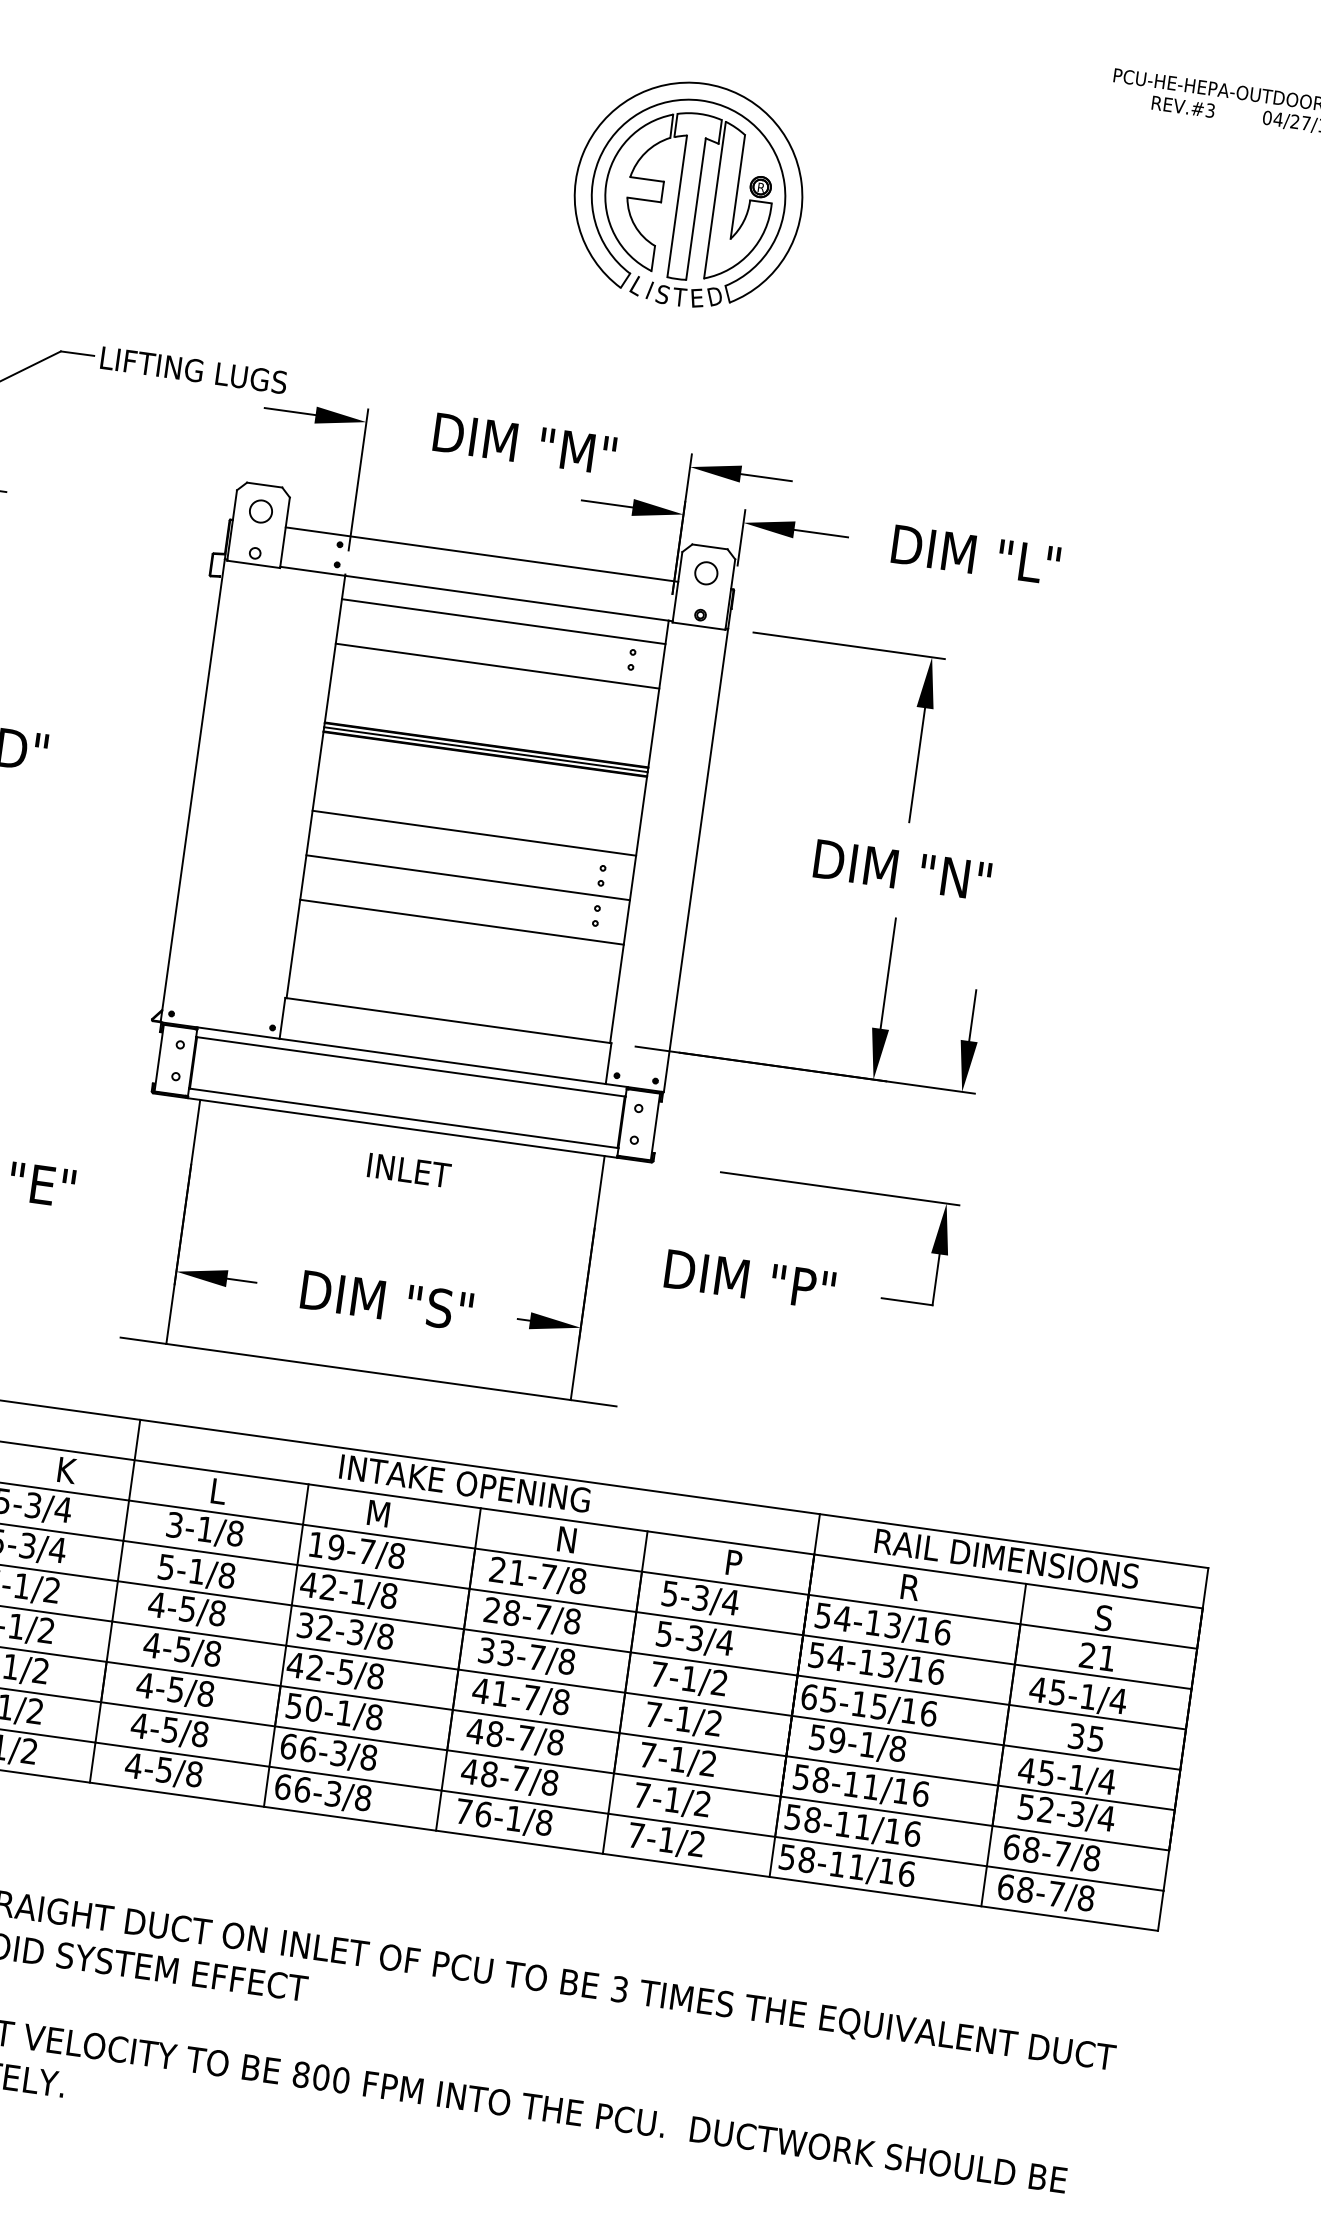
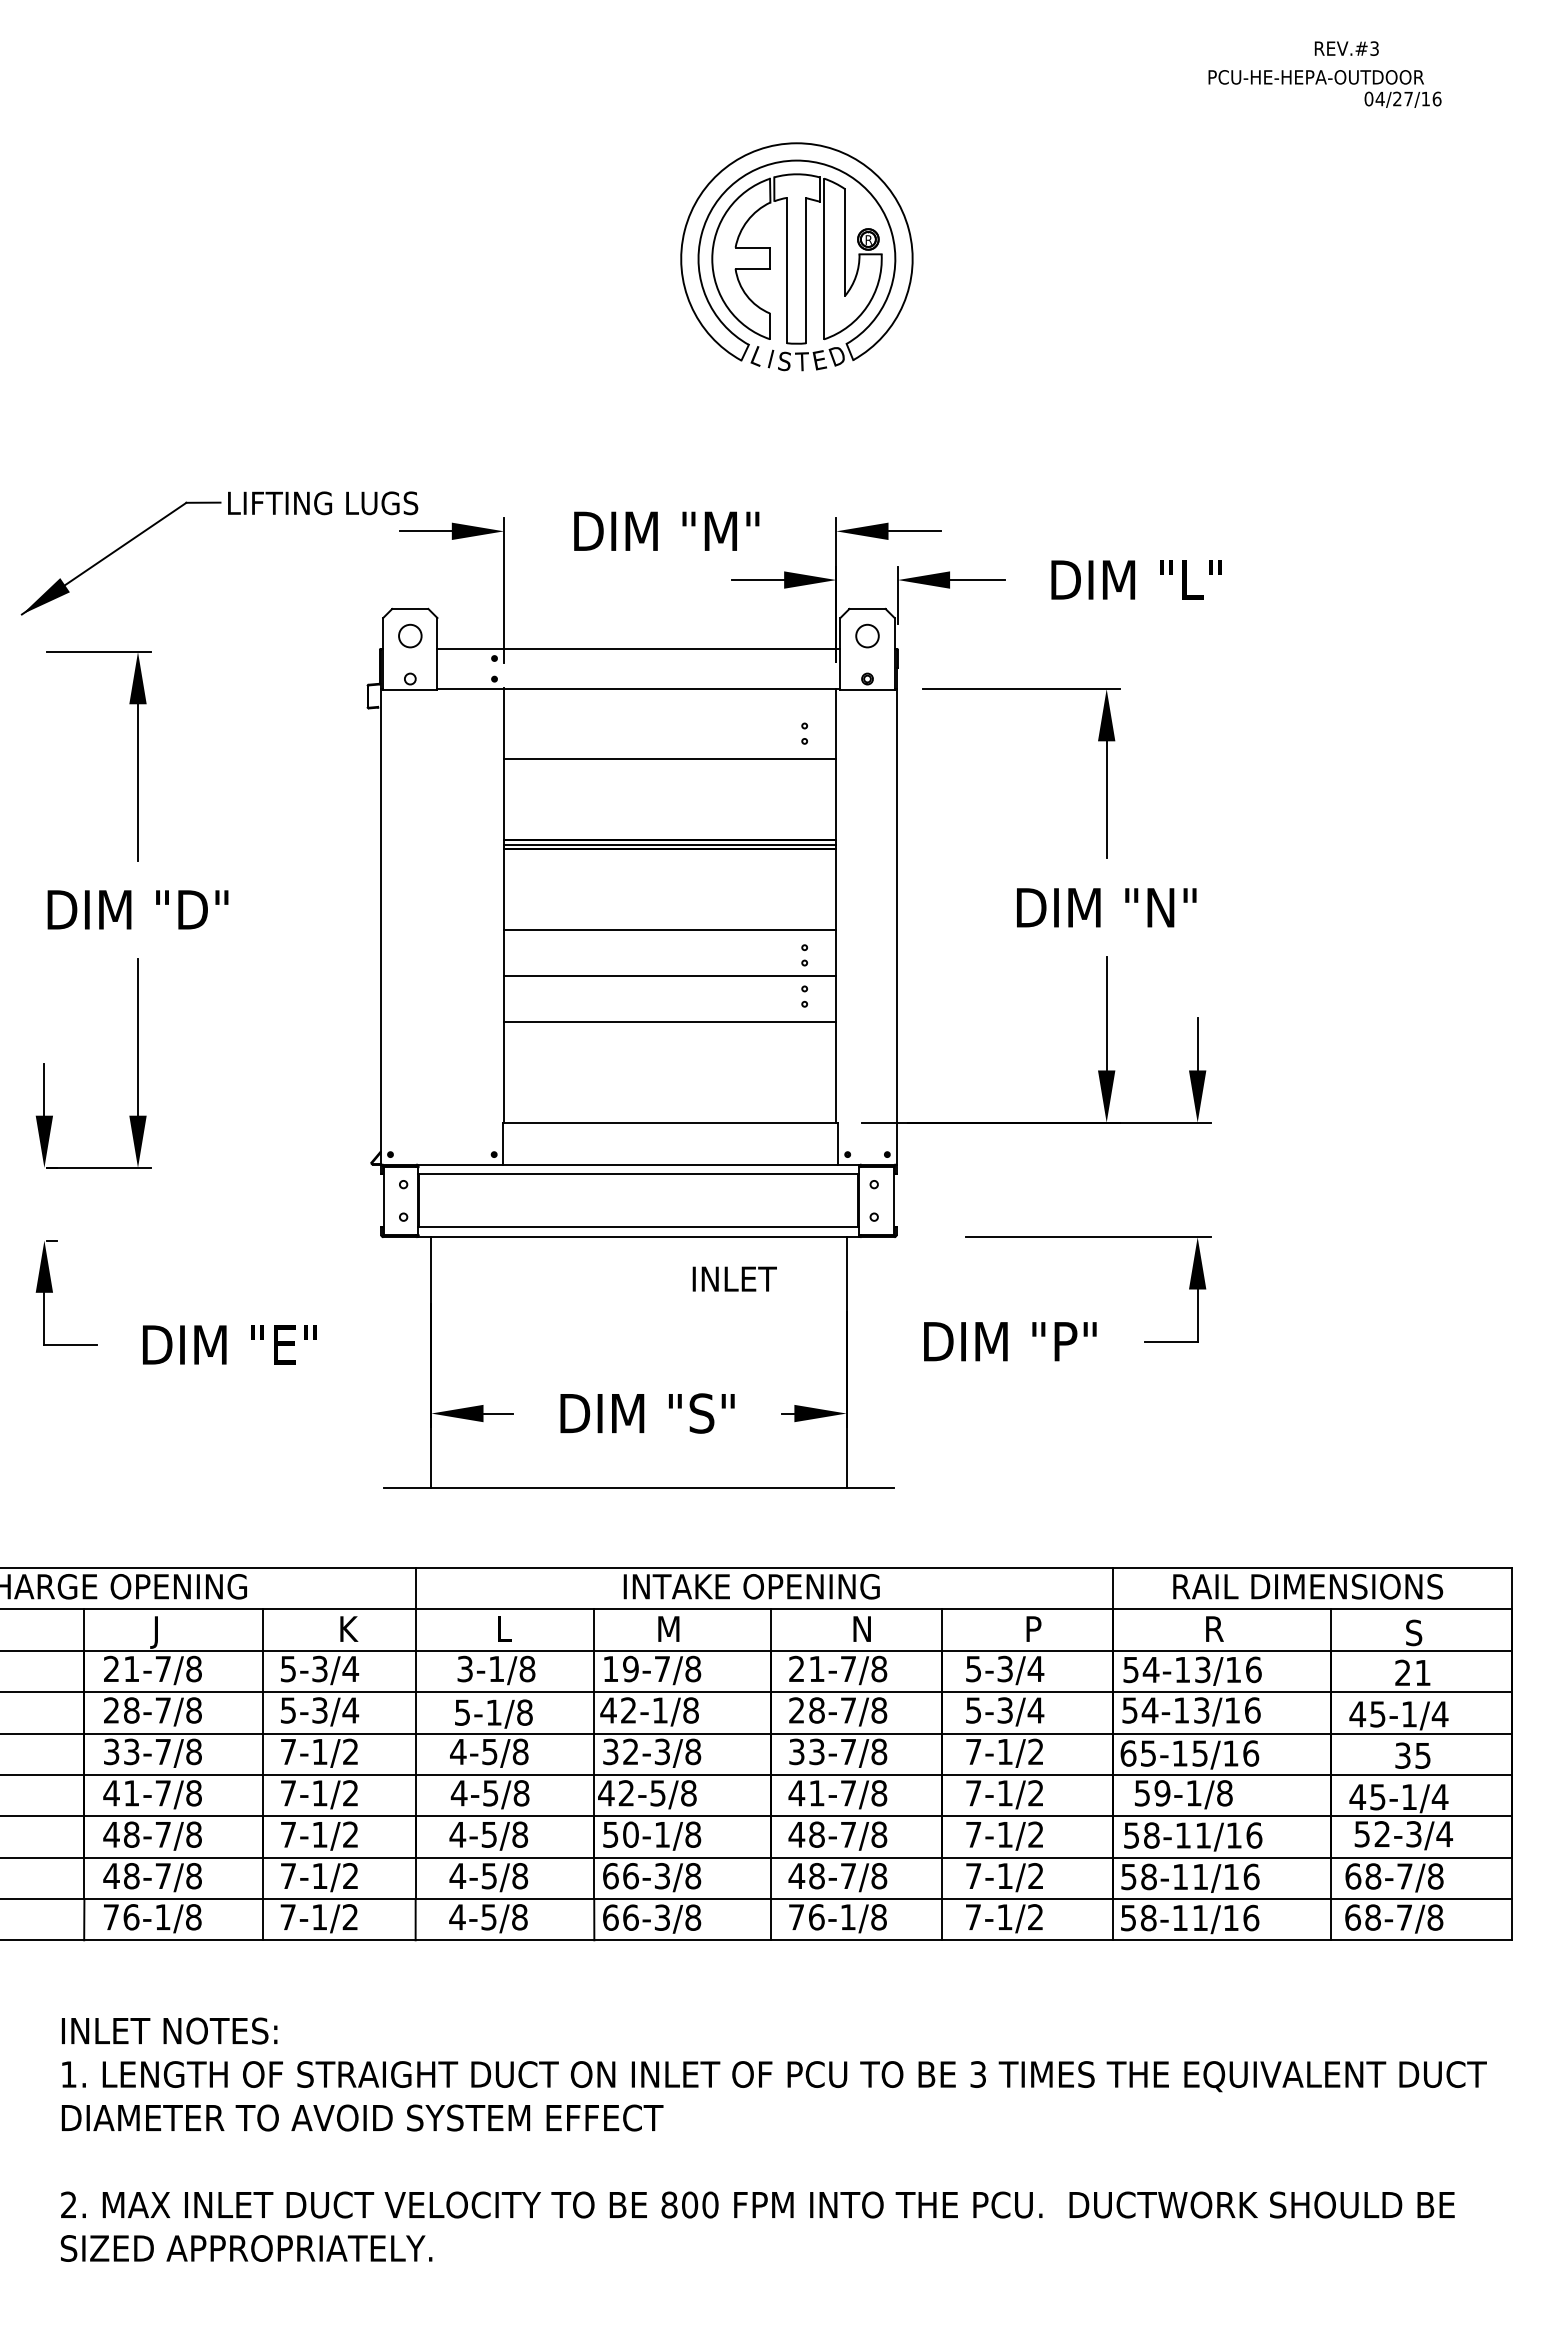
text: (1183, 106) -> (1346, 48), moved
line: (503, 622) -> (670, 713), removed
text: (409, 1169) -> (734, 1278), moved

